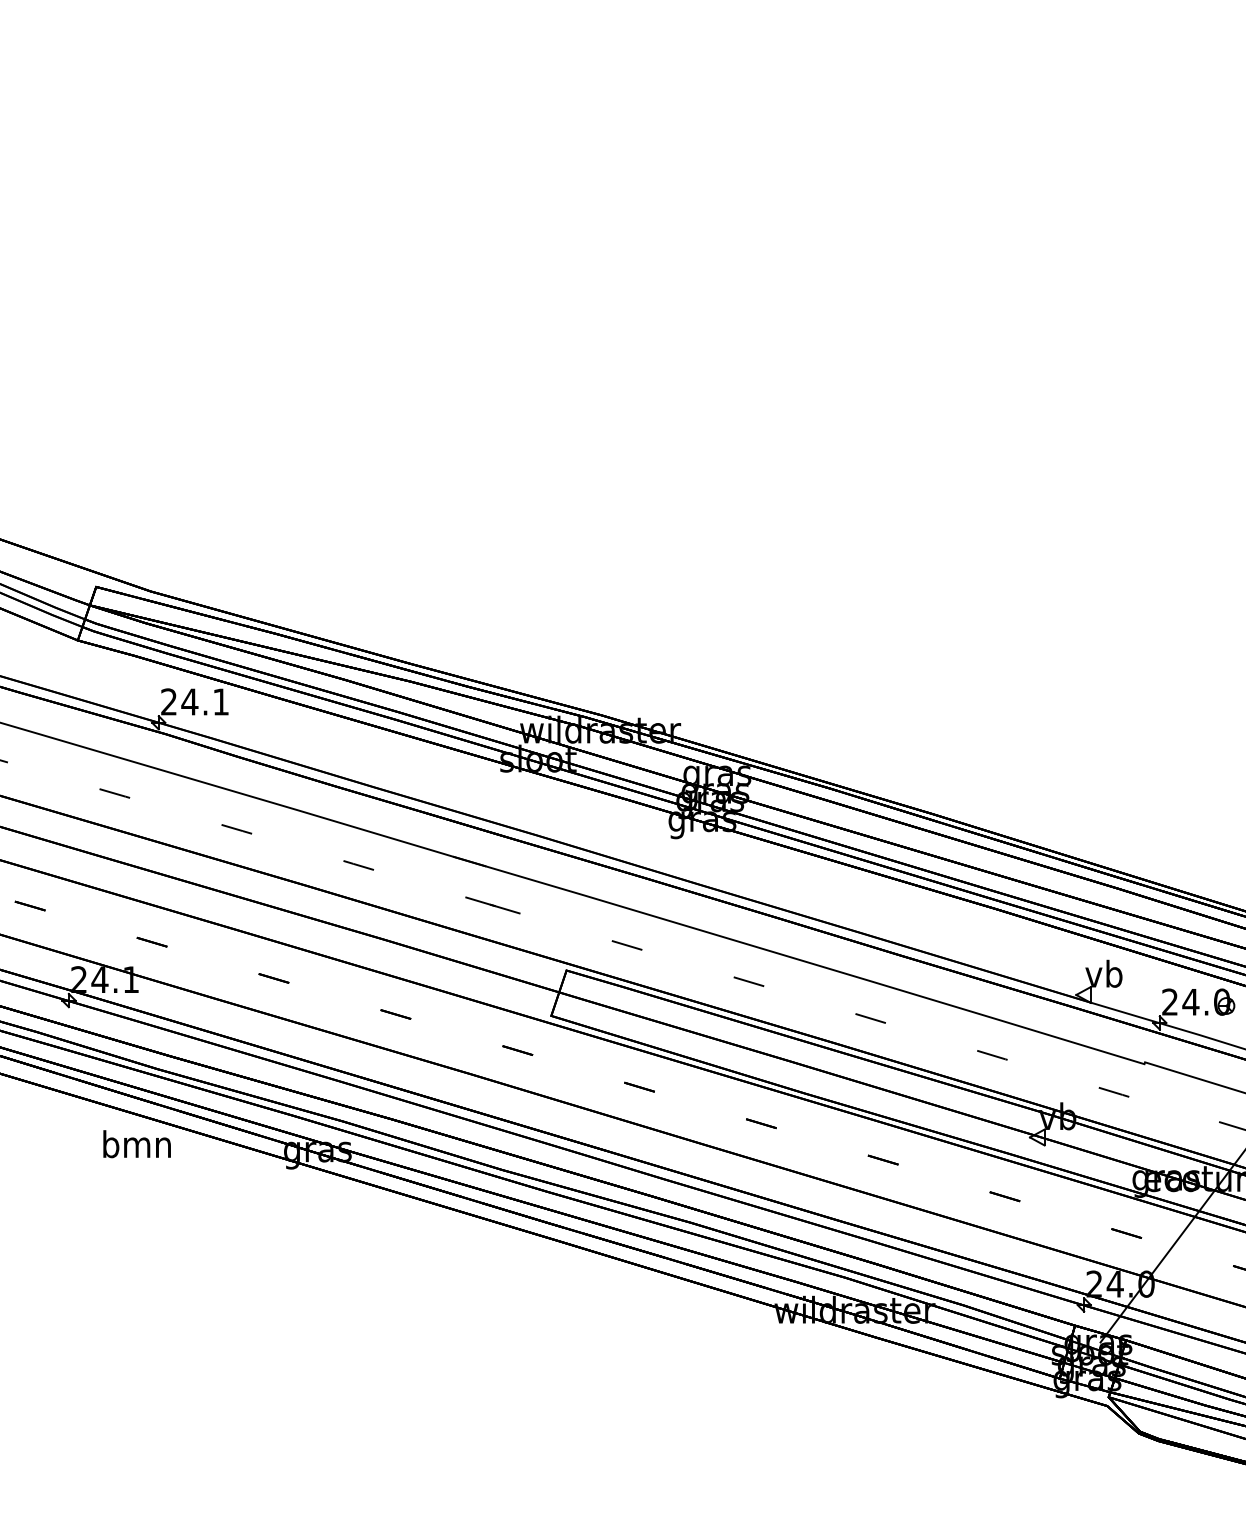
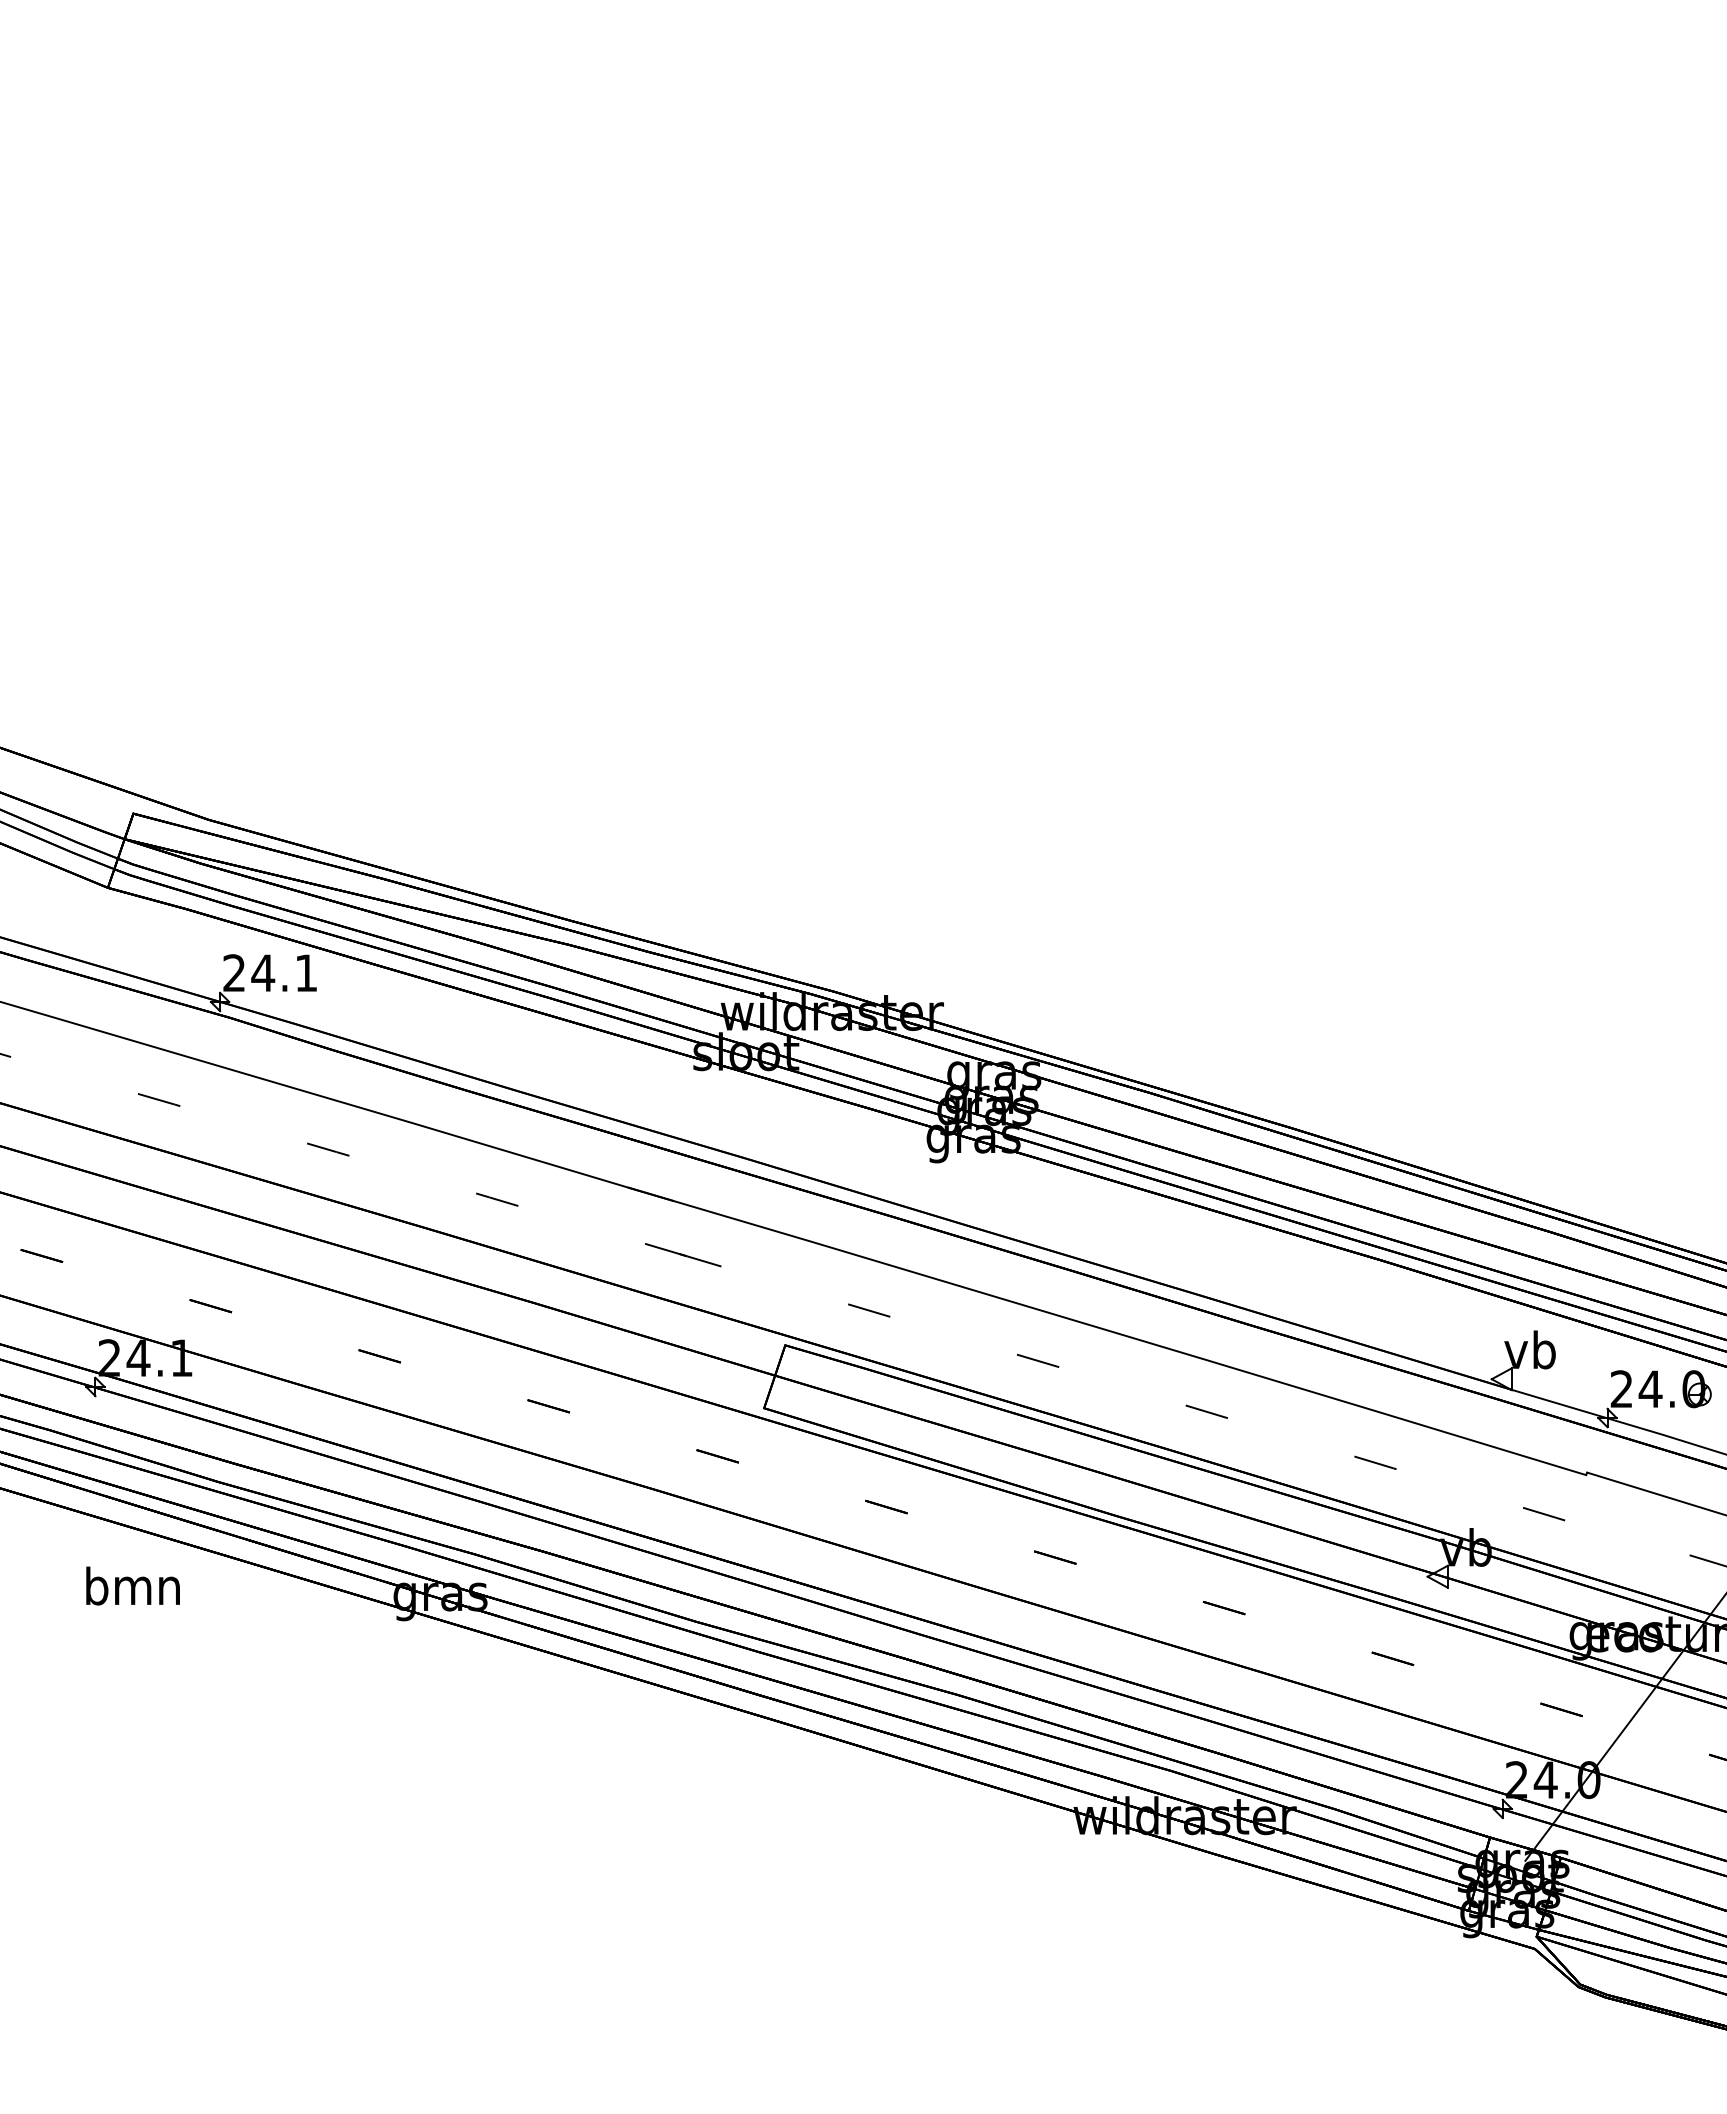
text: (136, 1143) -> (132, 1585), moved

